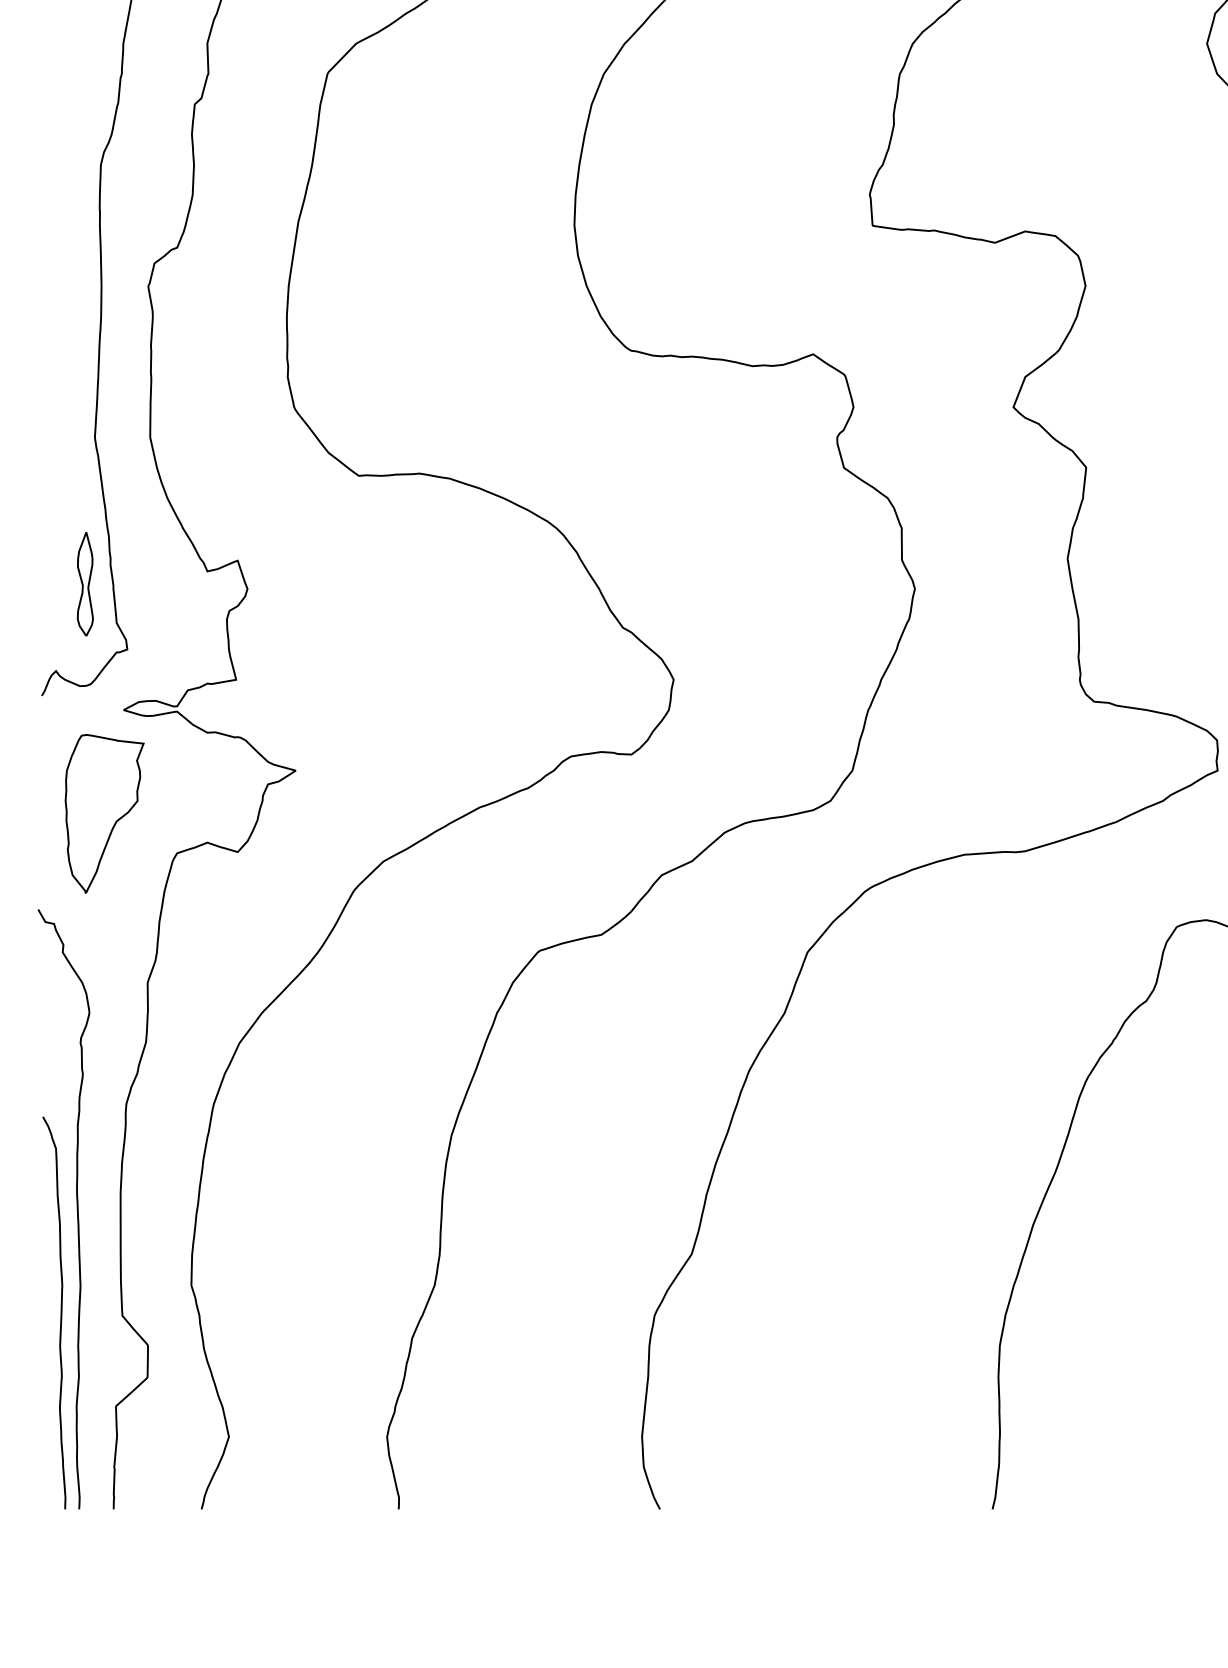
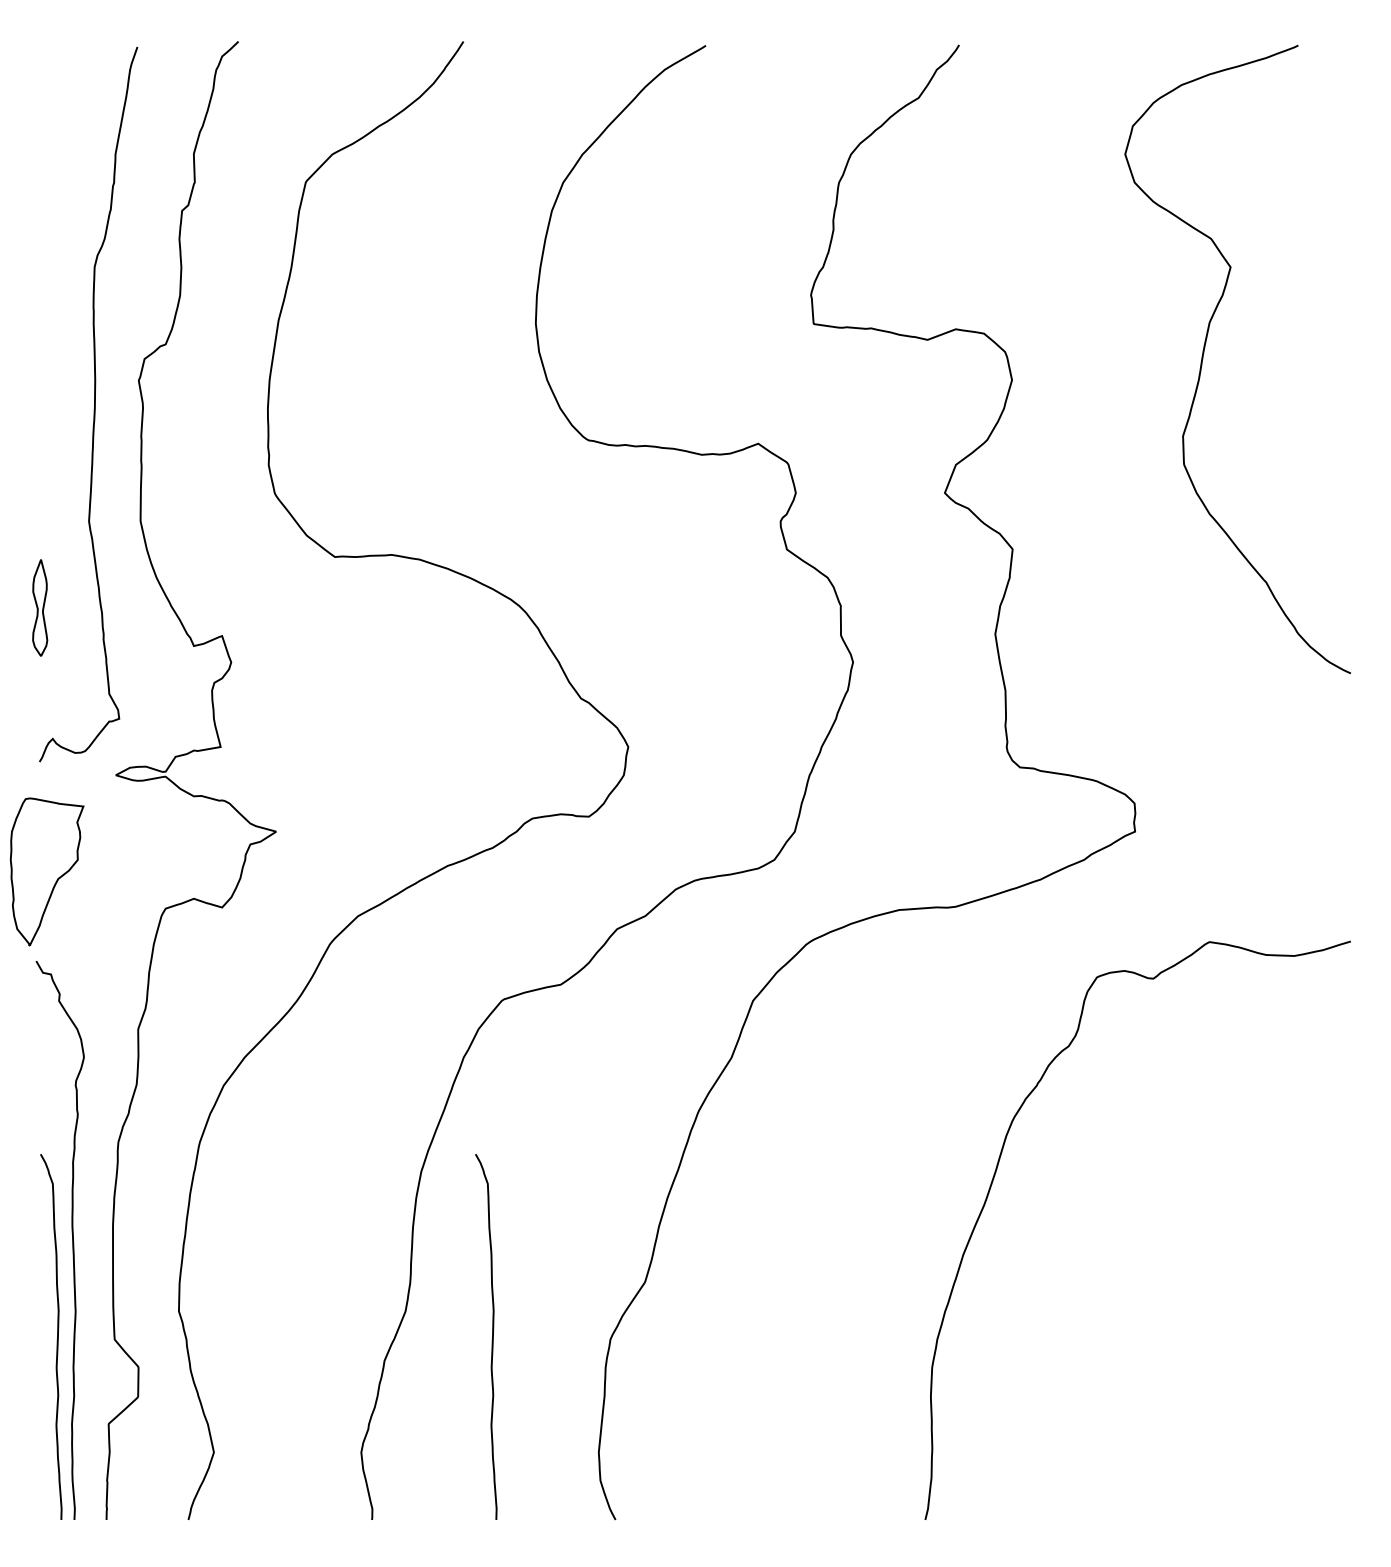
part: (85, 583) -> (40, 607), moved
part: (103, 813) -> (46, 871), moved
curve: (527, 1312) -> (492, 1336), added

